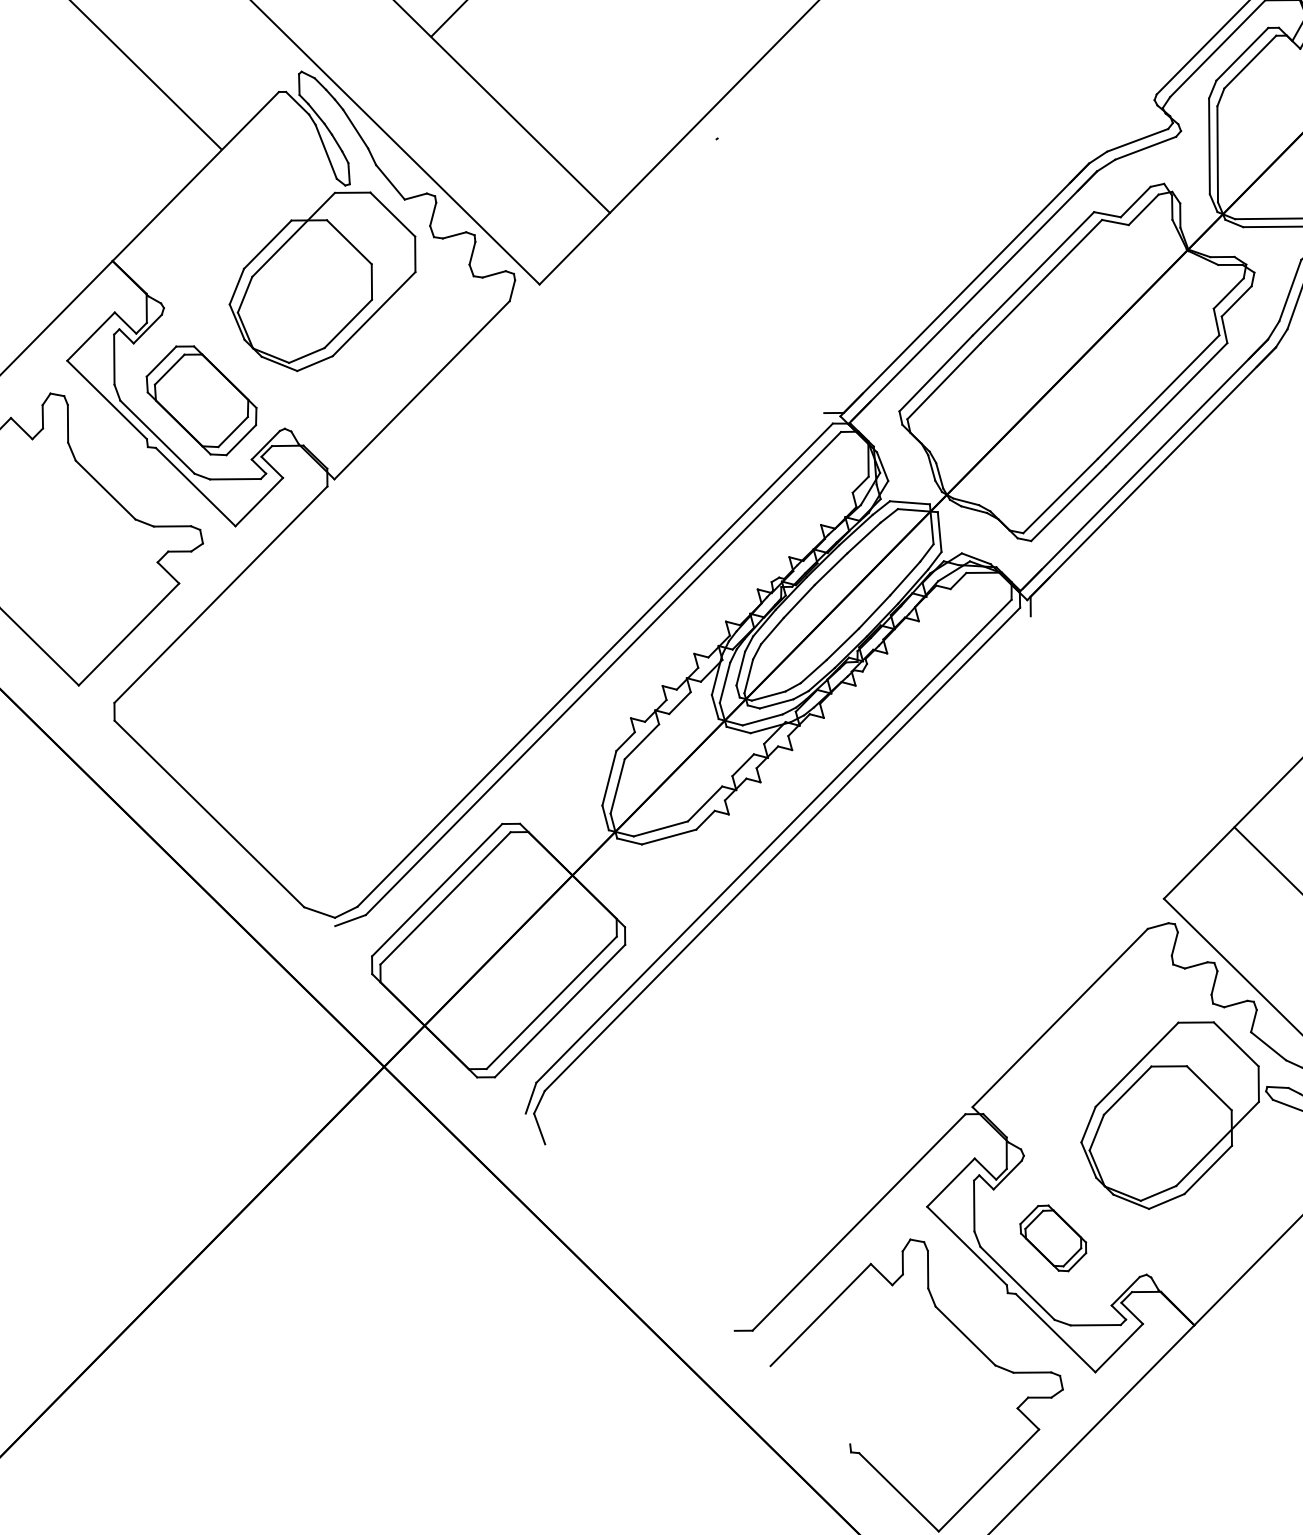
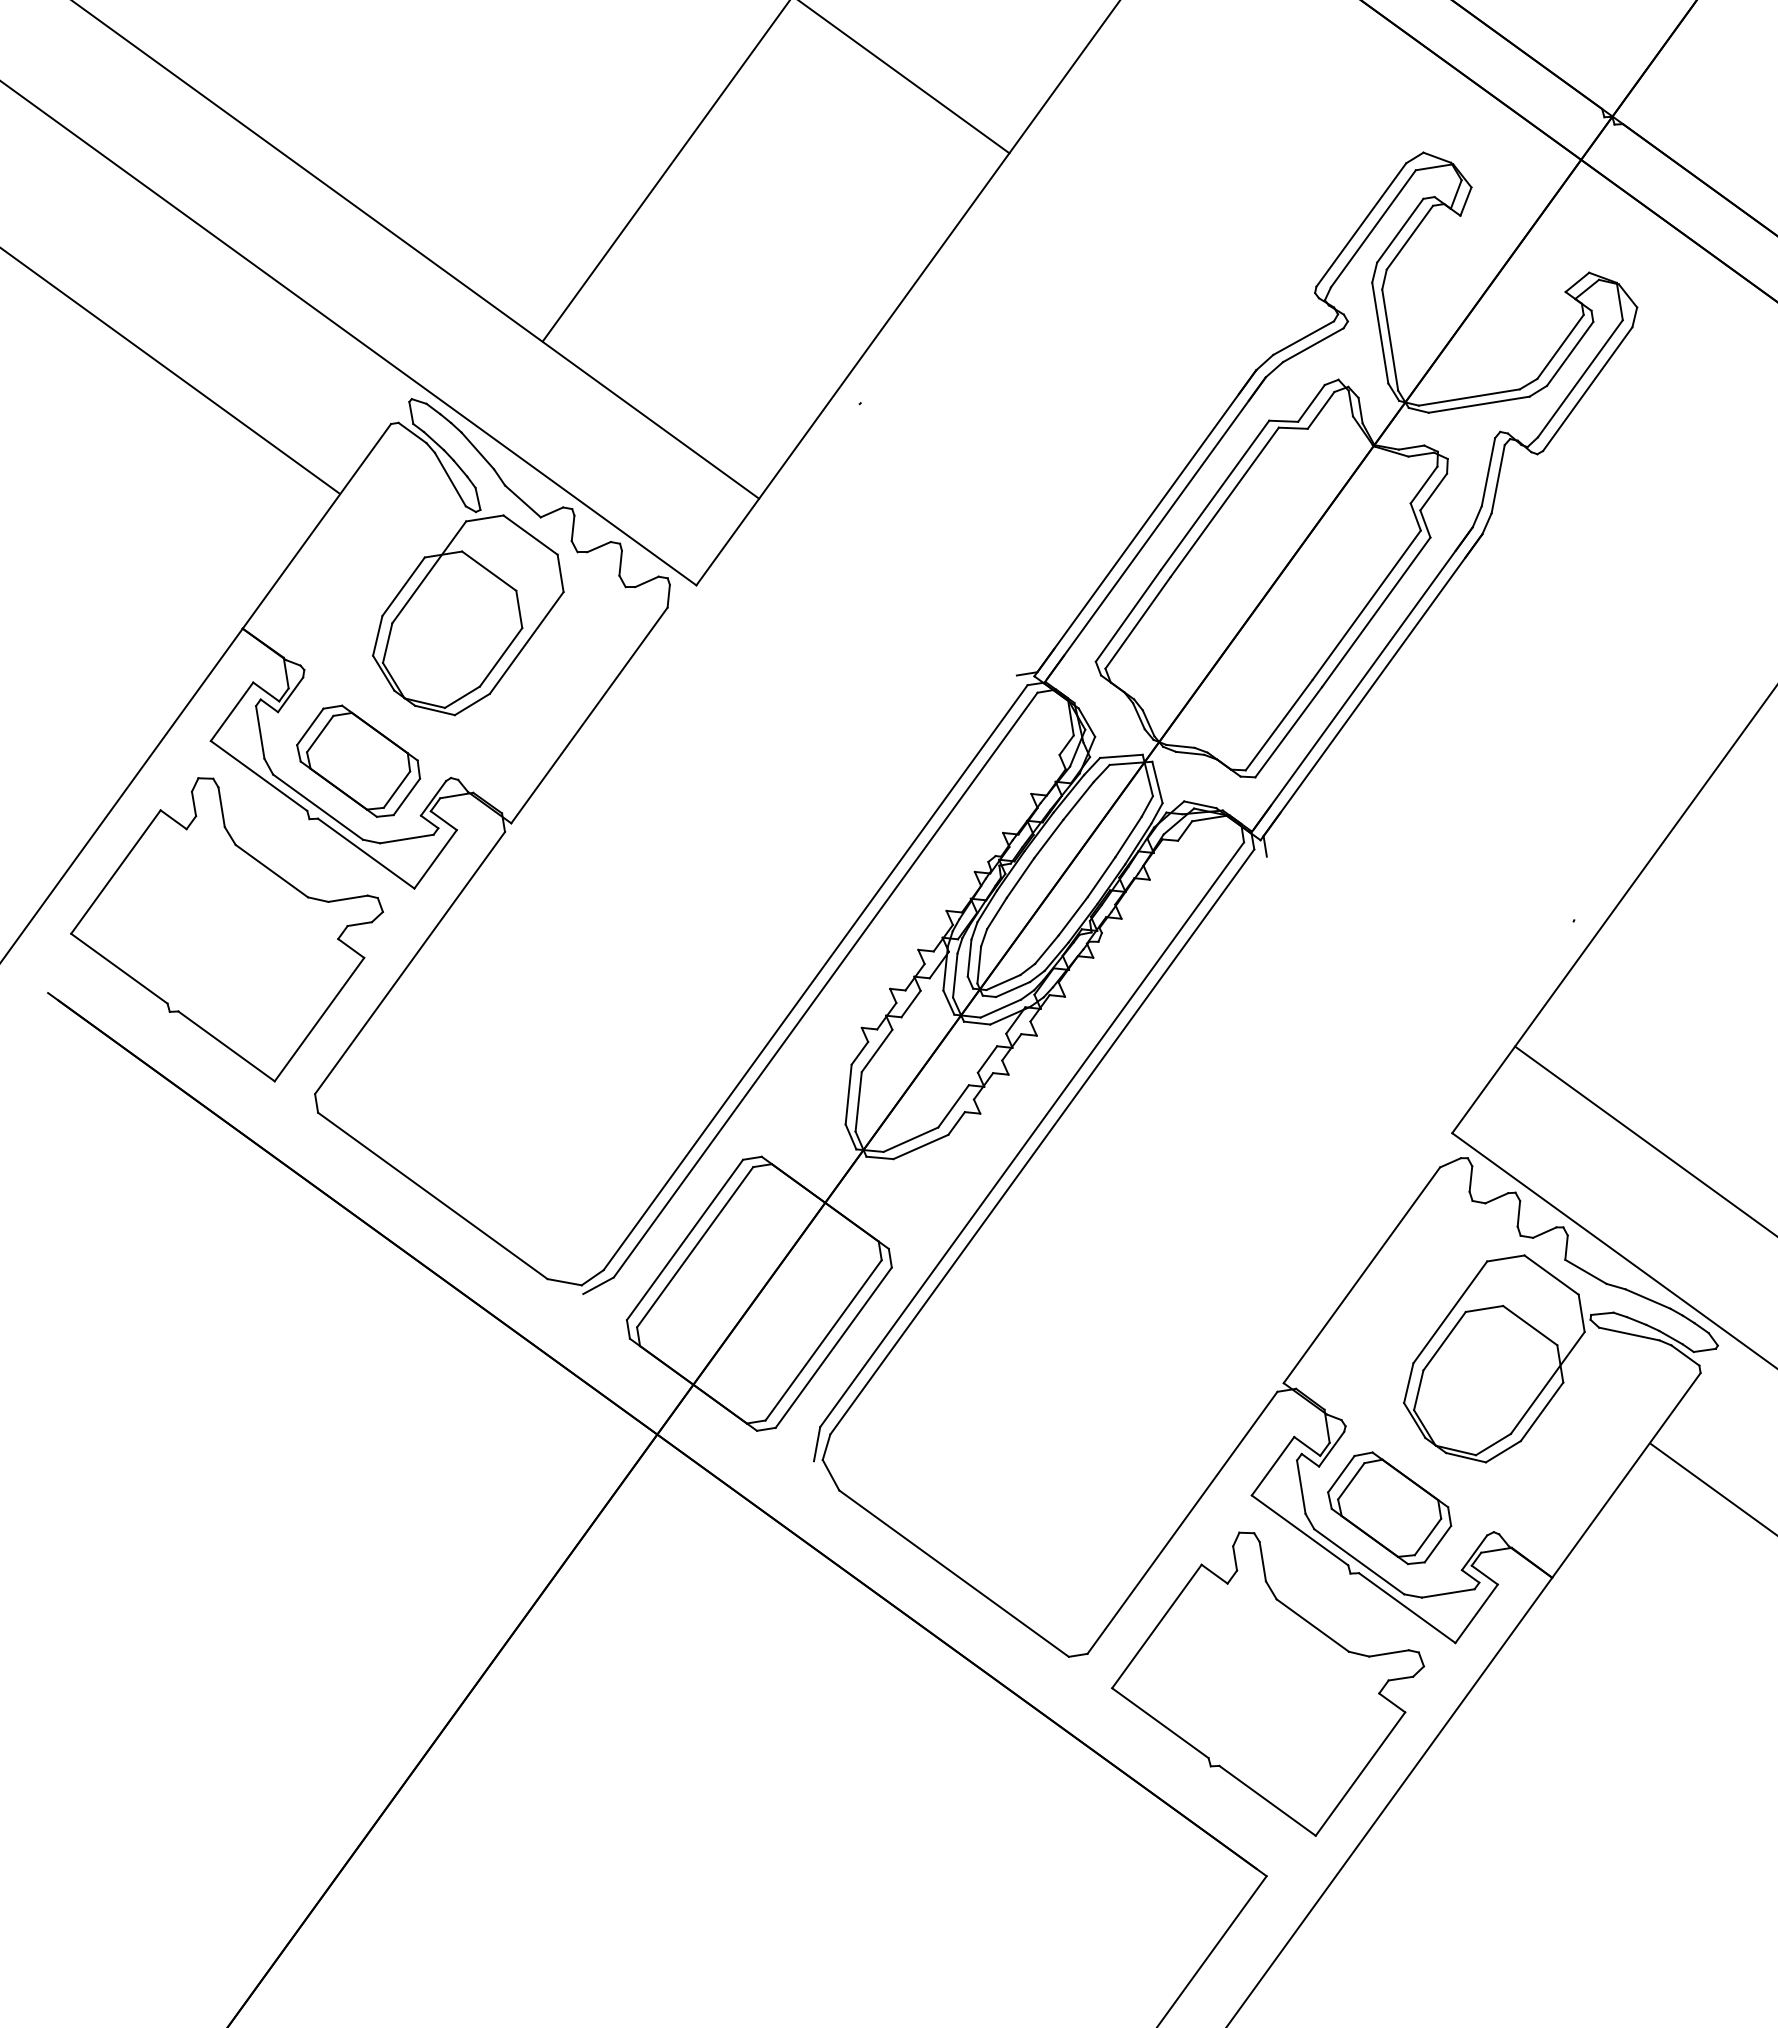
line: (639, 1237) -> (953, 1573), added
part: (1053, 1238) -> (1389, 1508), size x1.67
line: (810, 1405) -> (1160, 1723), added

